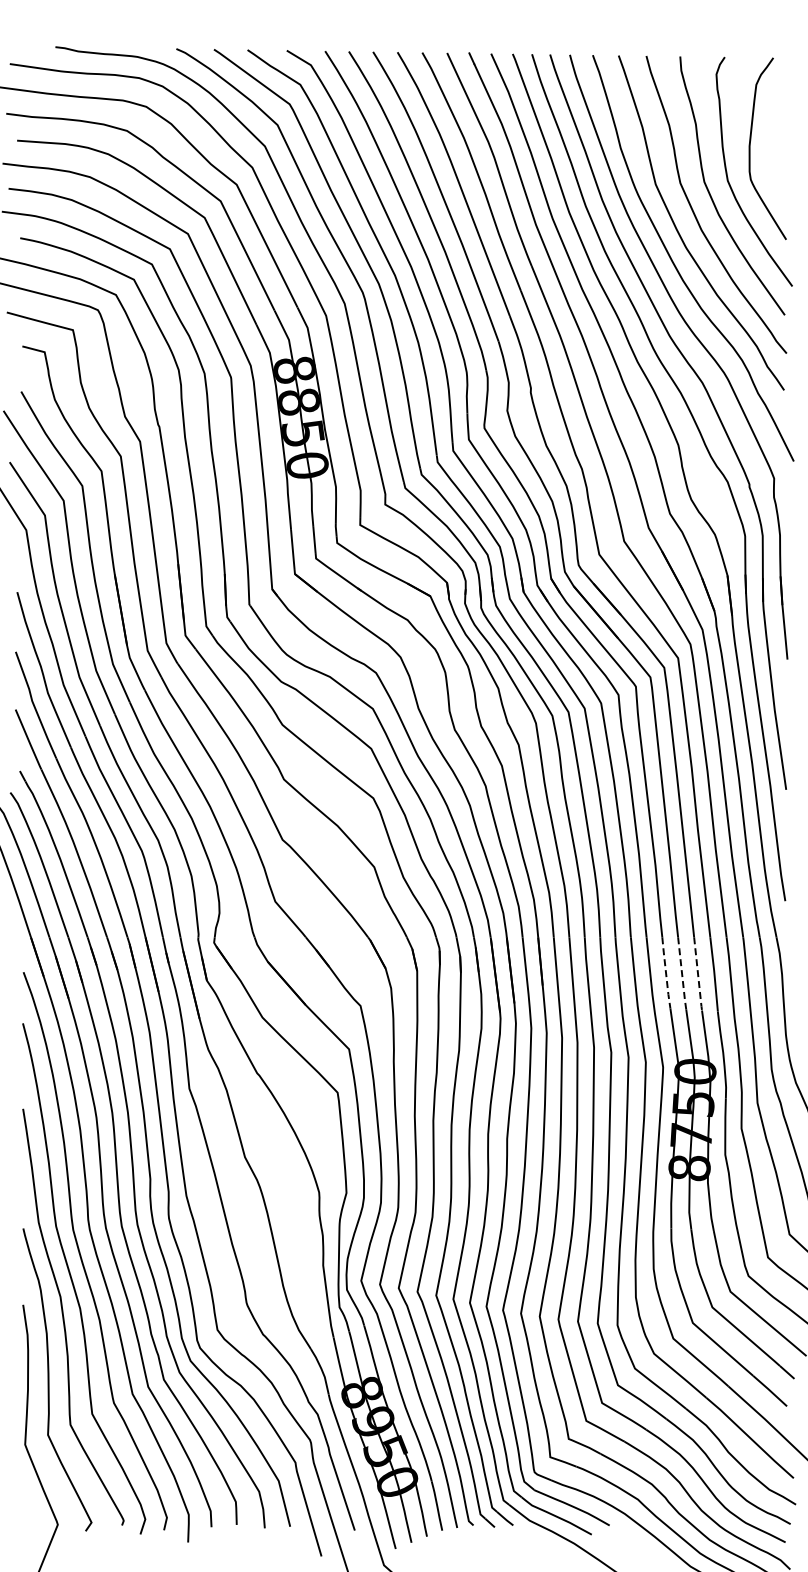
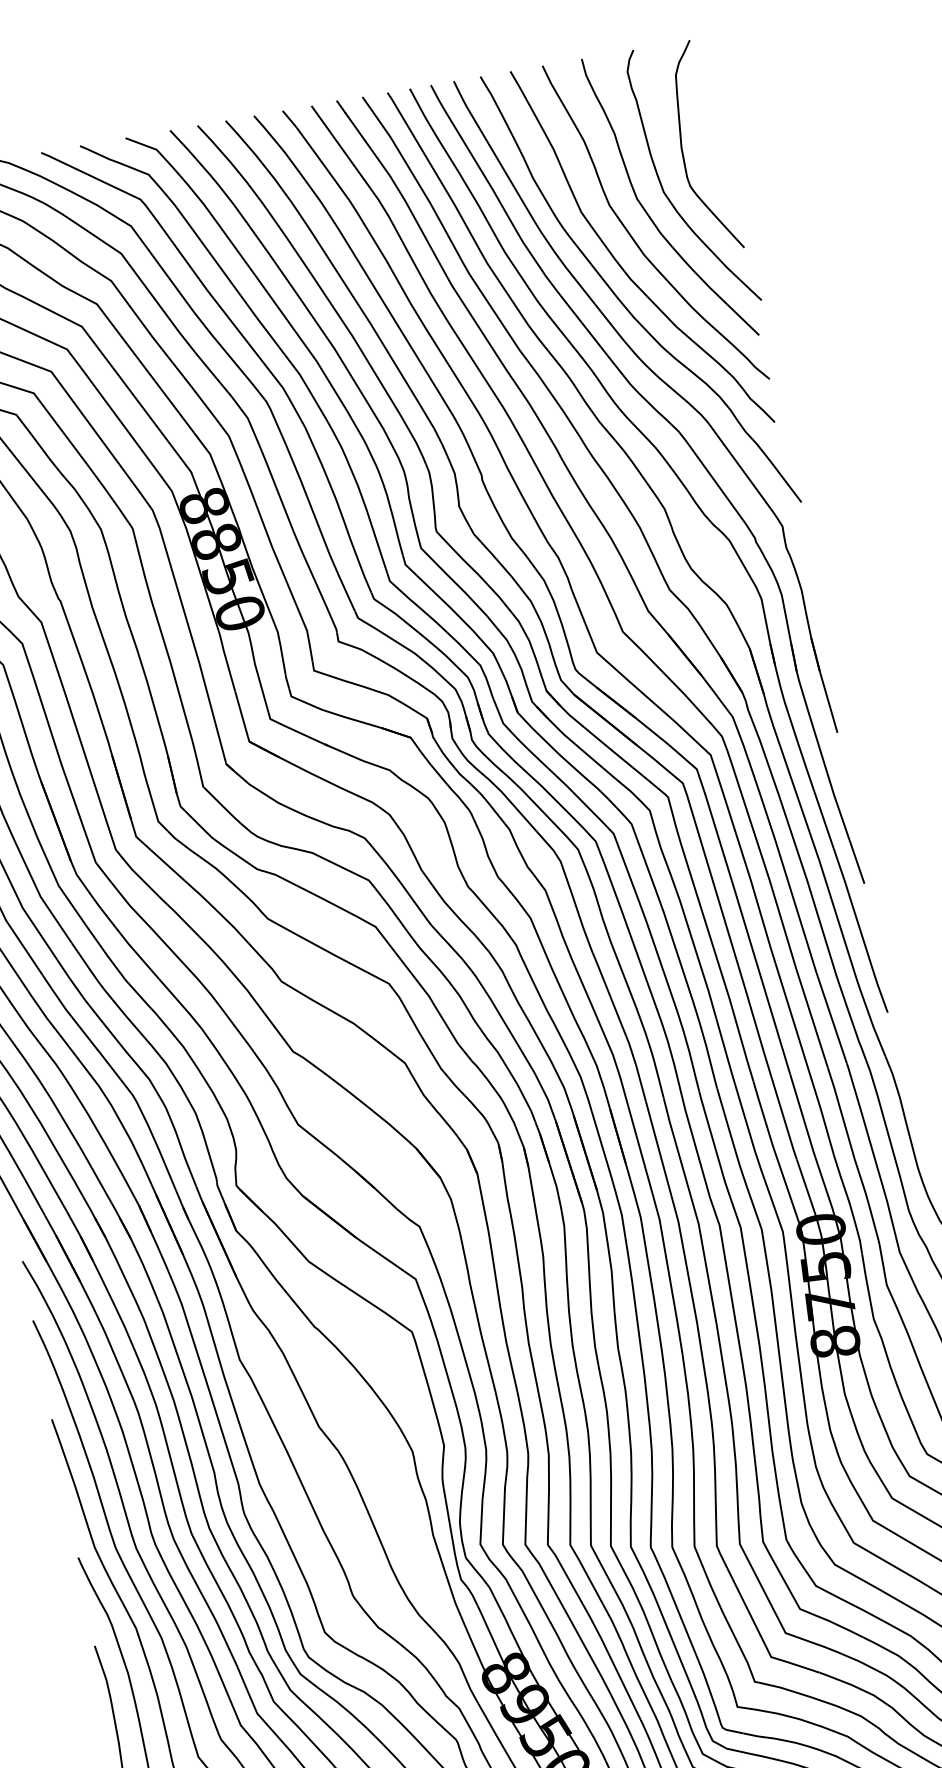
line: (666, 973) -> (766, 1122), dashed -> solid
line: (682, 974) -> (784, 1119), dashed -> solid
line: (698, 974) -> (803, 1116), dashed -> solid

